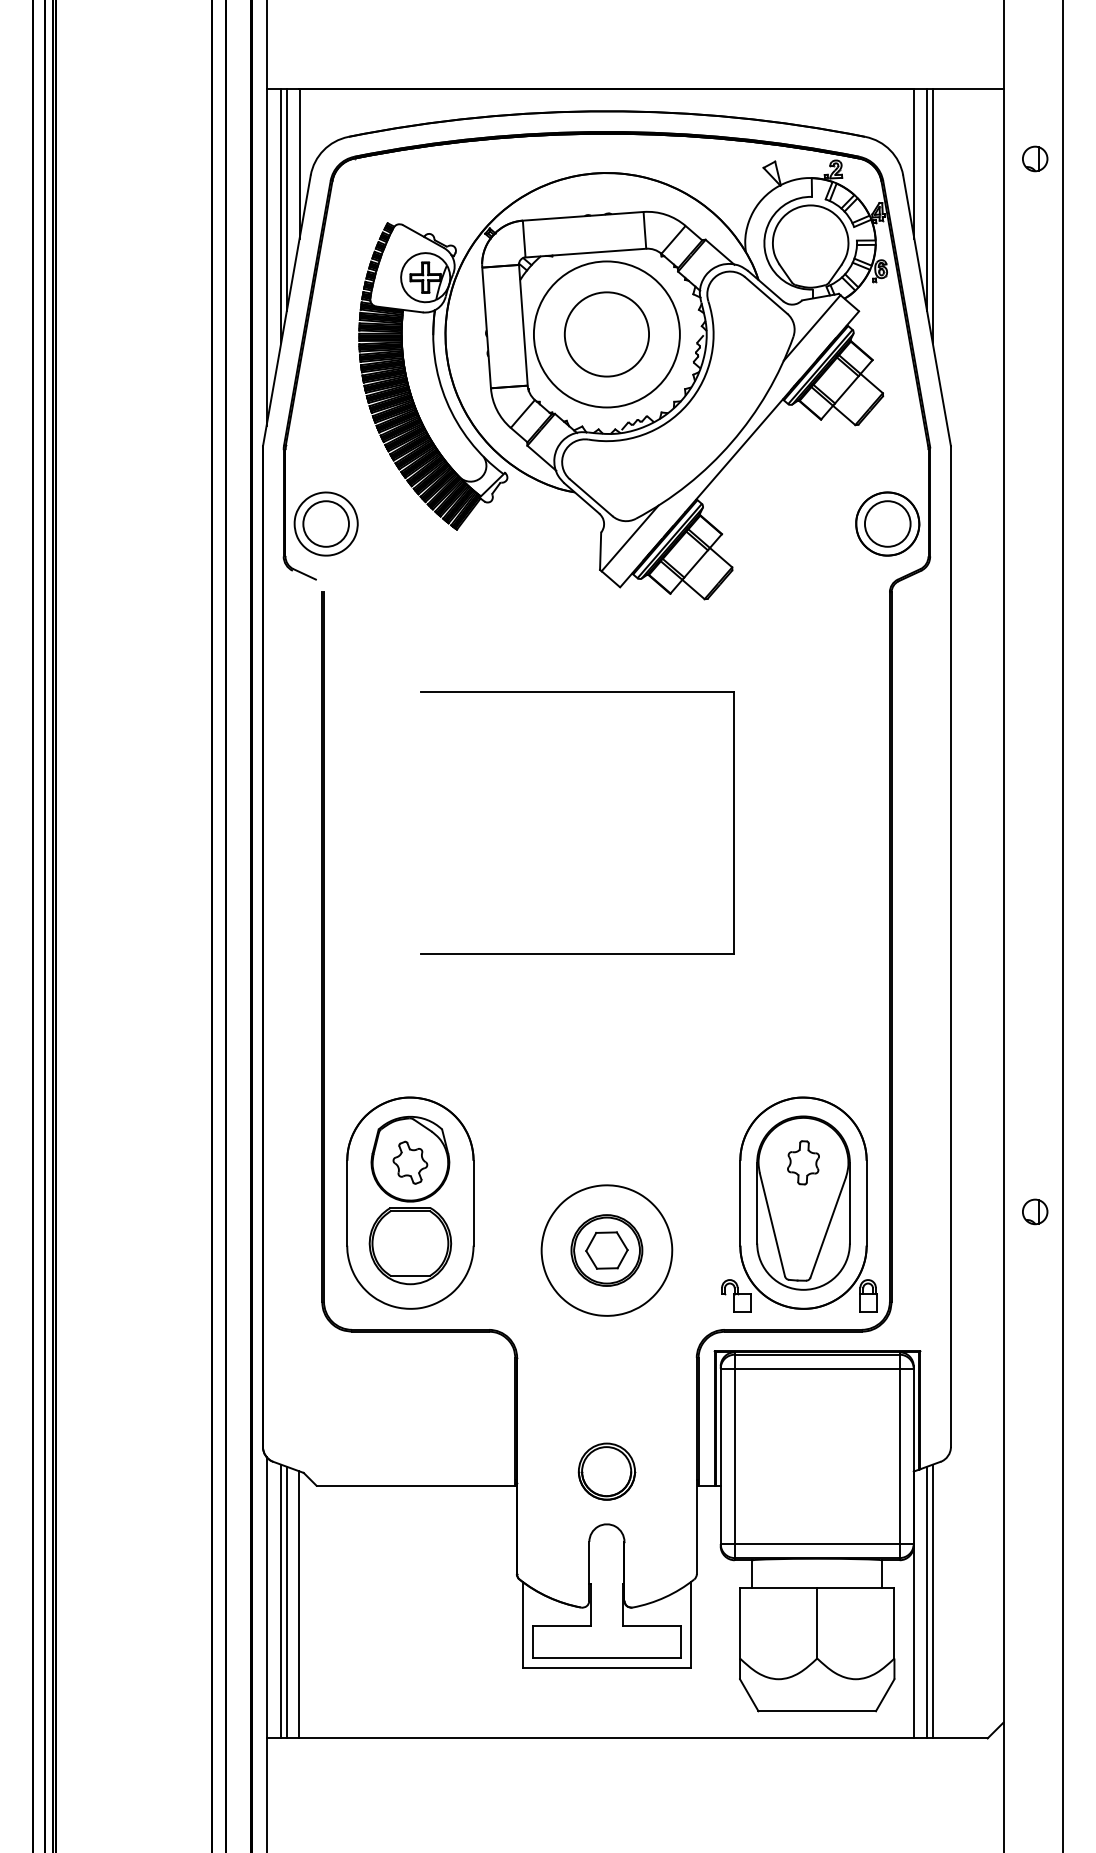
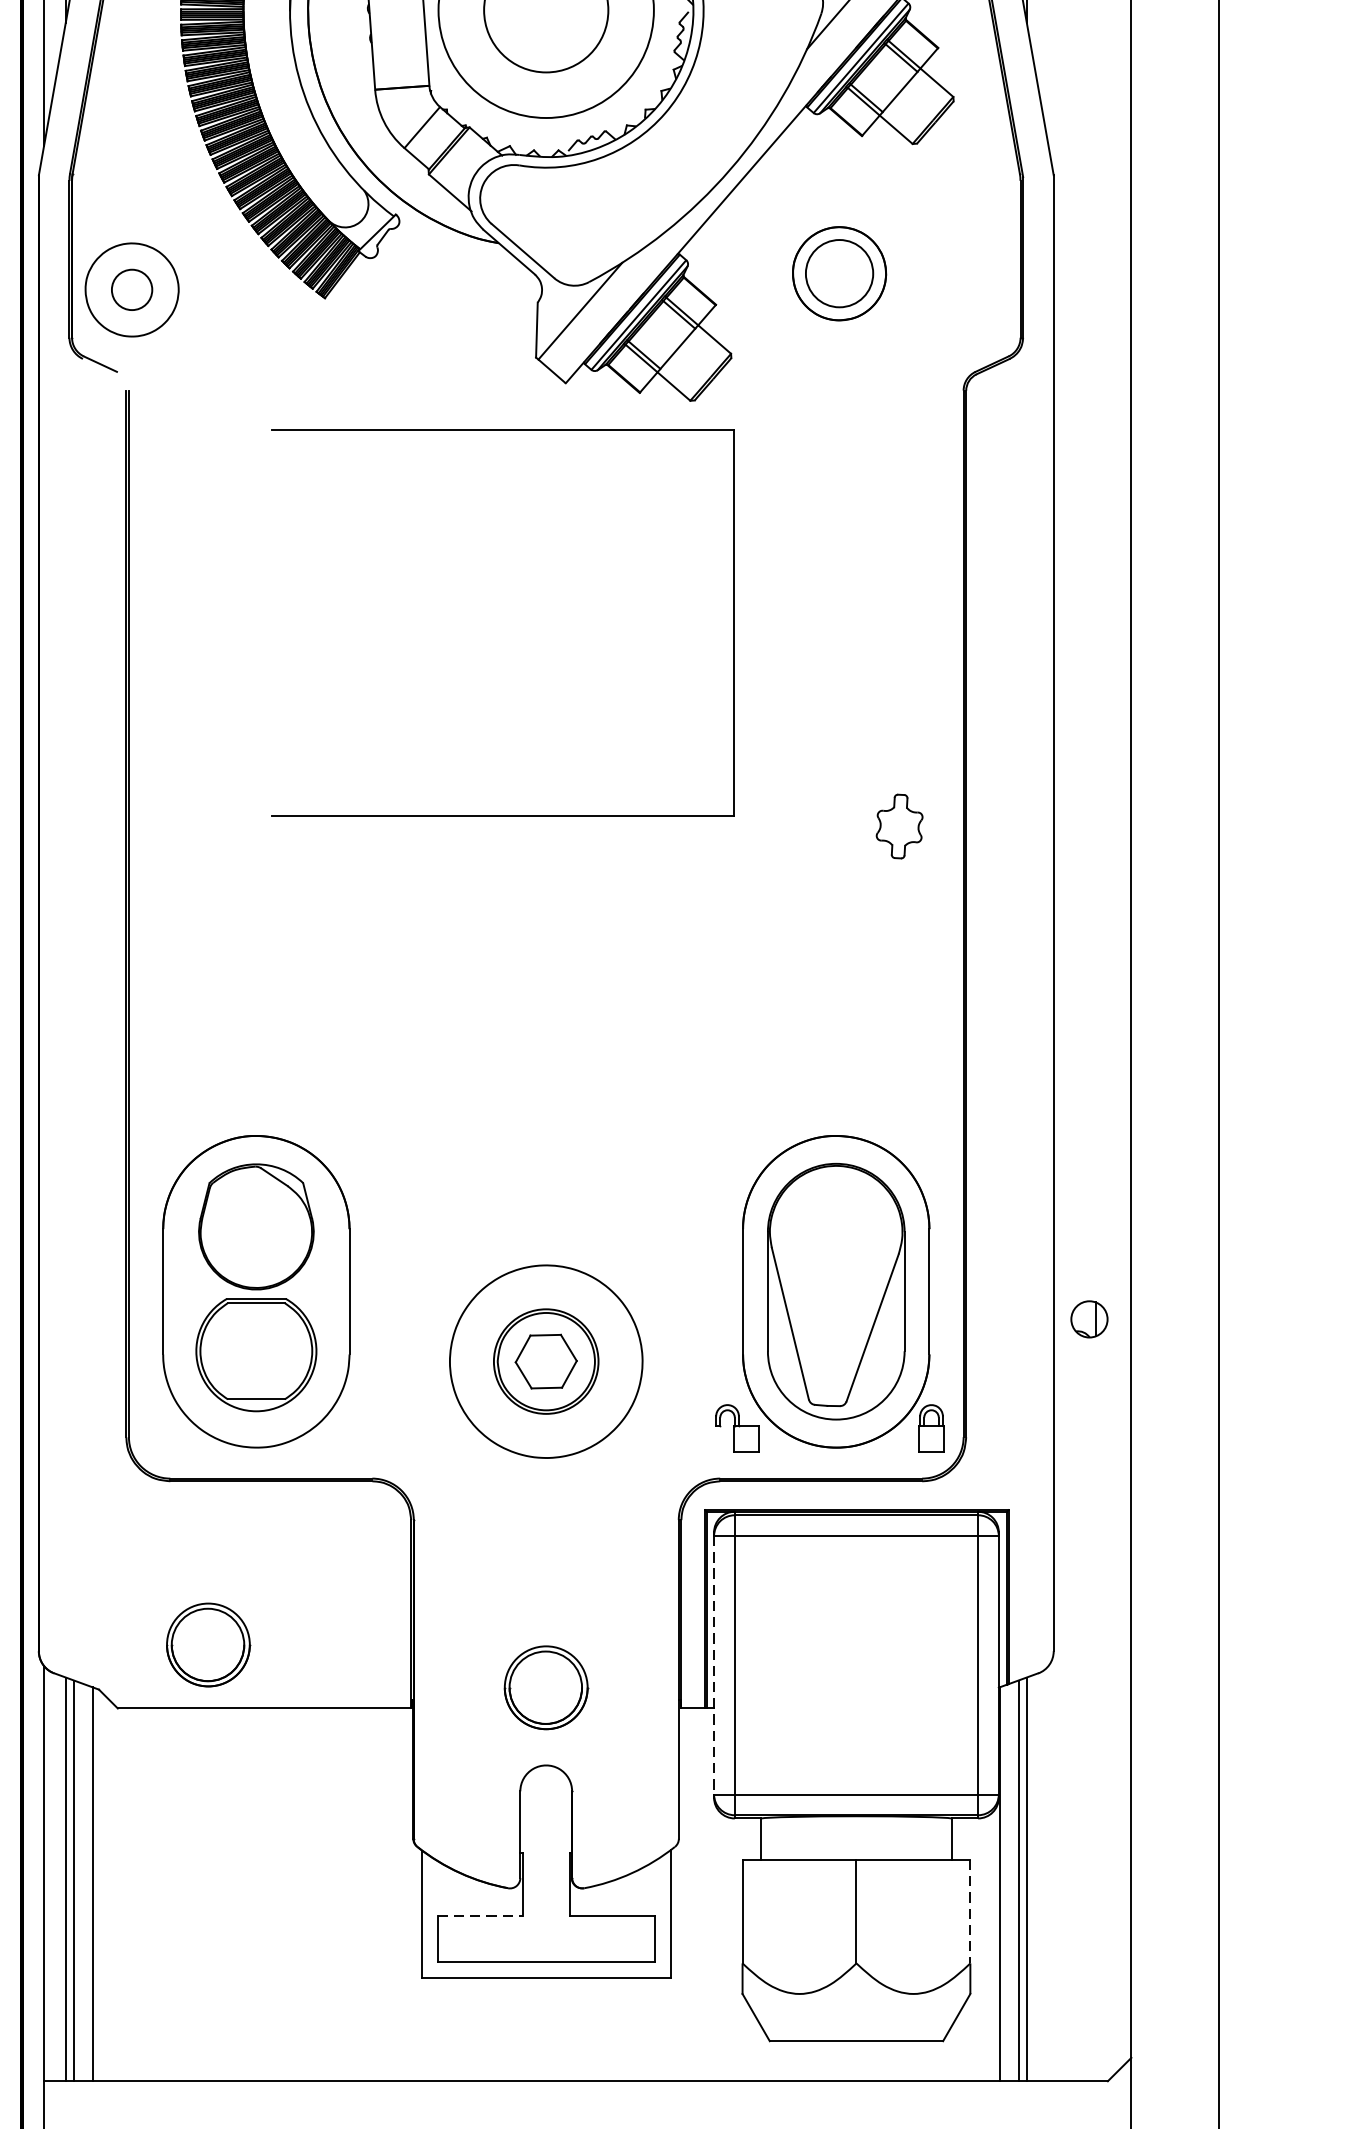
circle: (325, 523) -> (131, 289), size x0.6
part: (887, 523) -> (839, 272), moved
part: (577, 692) -> (502, 430), moved
part: (410, 1162) -> (256, 1231), removed
part: (803, 1162) -> (899, 826), moved
part: (1035, 1211) -> (1089, 1318), moved
part: (377, 1442) -> (207, 1644), added
line: (720, 1456) -> (713, 1665), solid -> dashed
line: (894, 1623) -> (970, 1911), solid -> dashed
line: (562, 1626) -> (480, 1916), solid -> dashed

